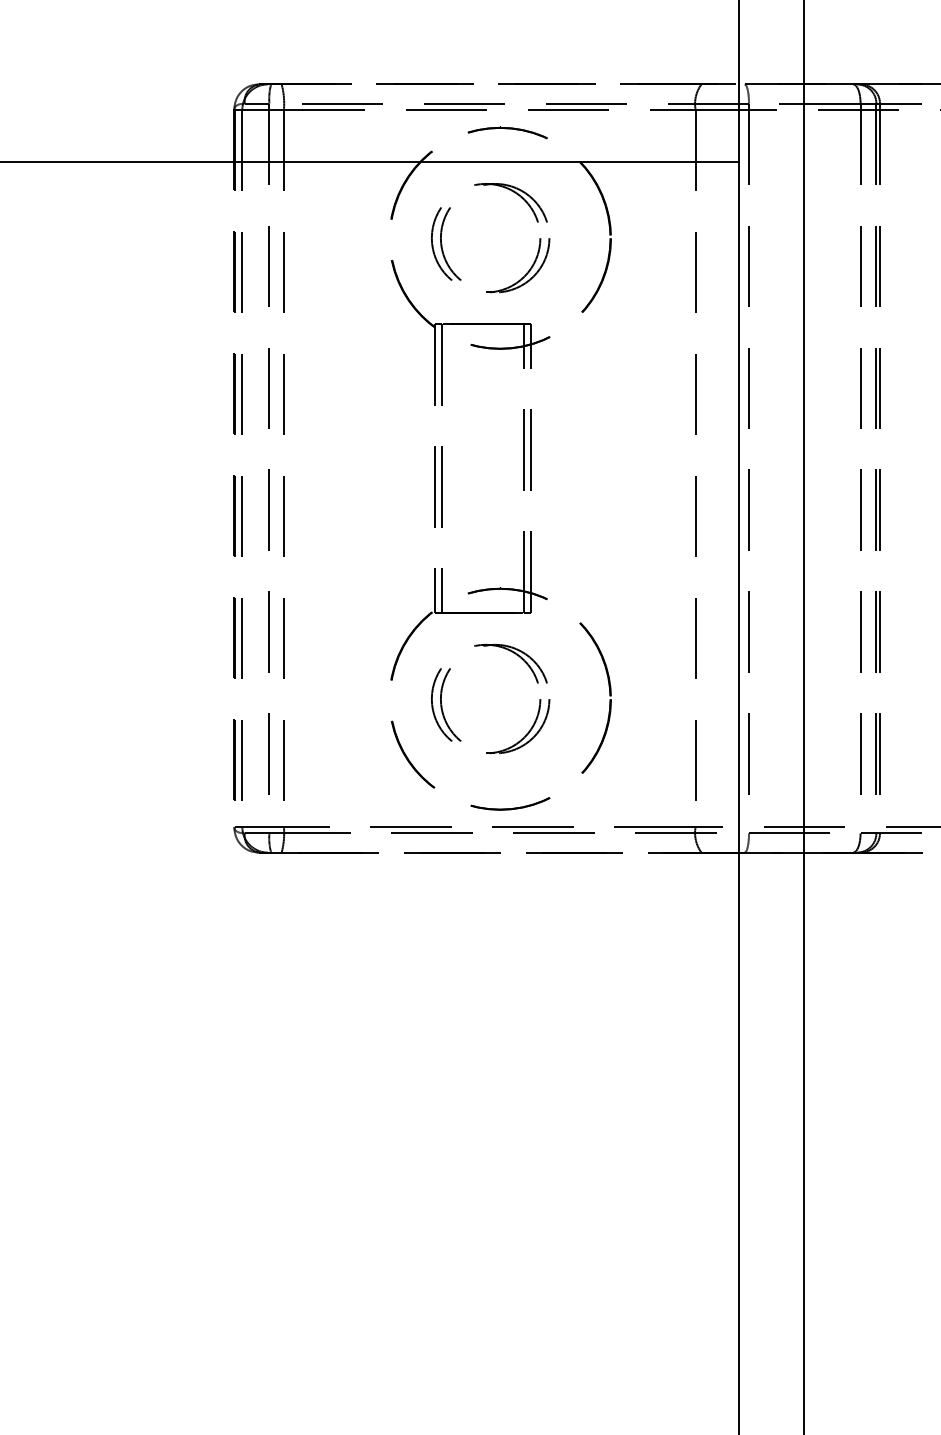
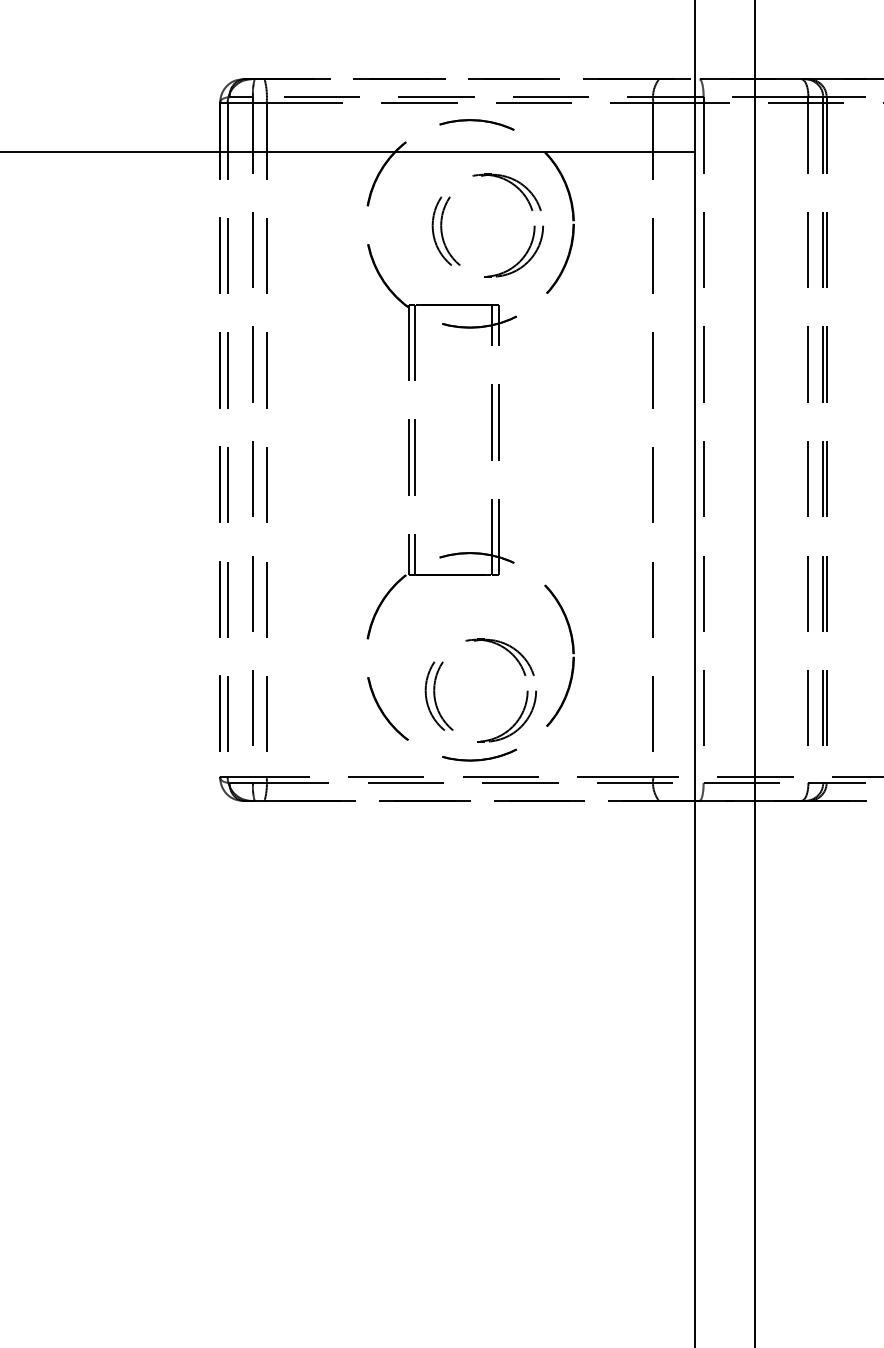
part: (442, 237) -> (442, 225), moved
part: (442, 698) -> (435, 690), moved

